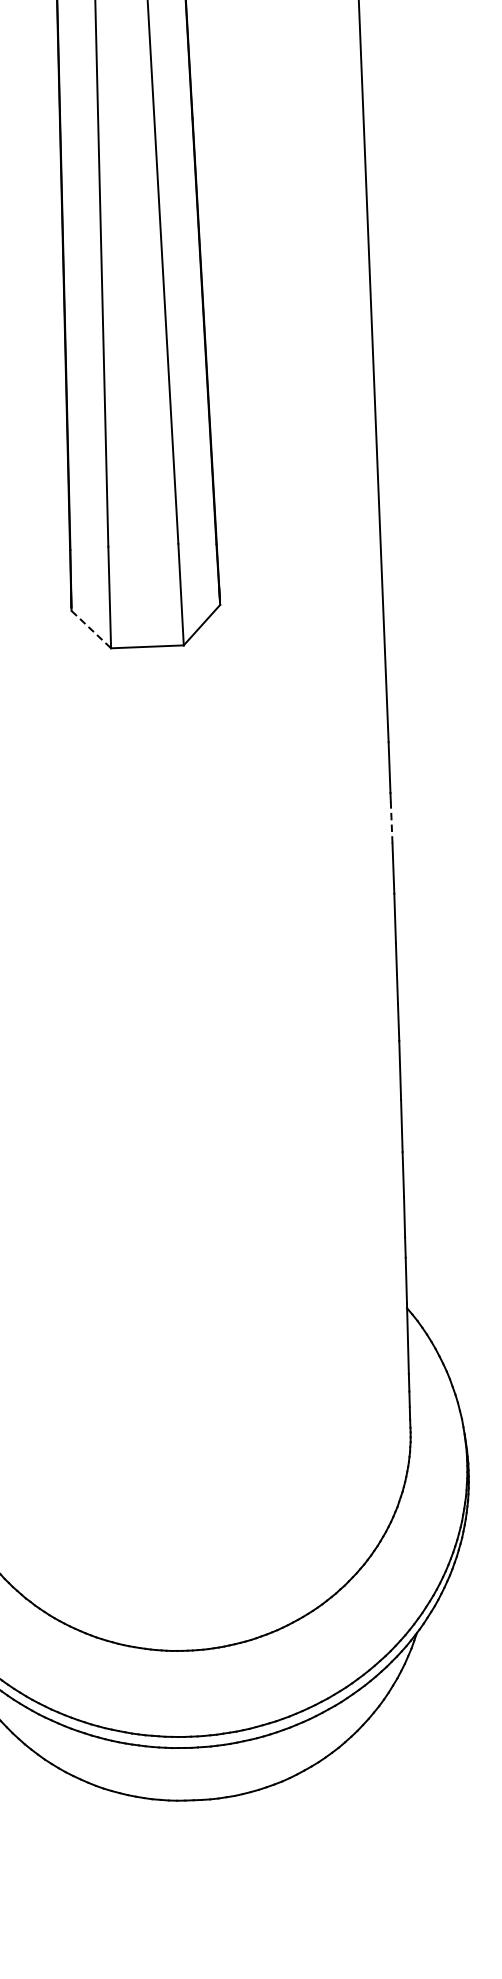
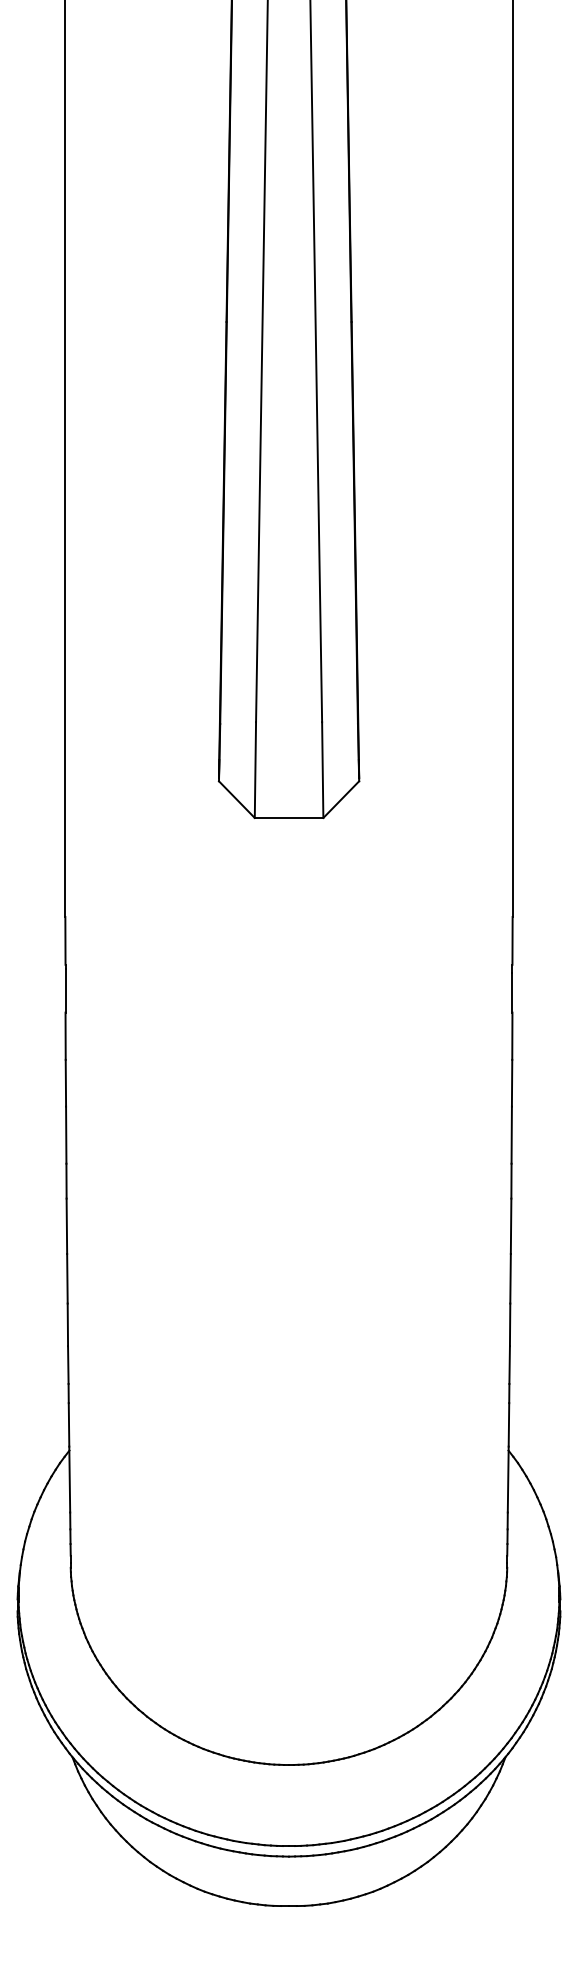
line: (90, 629) -> (236, 799), dashed -> solid
line: (391, 822) -> (512, 992), dashed -> solid

